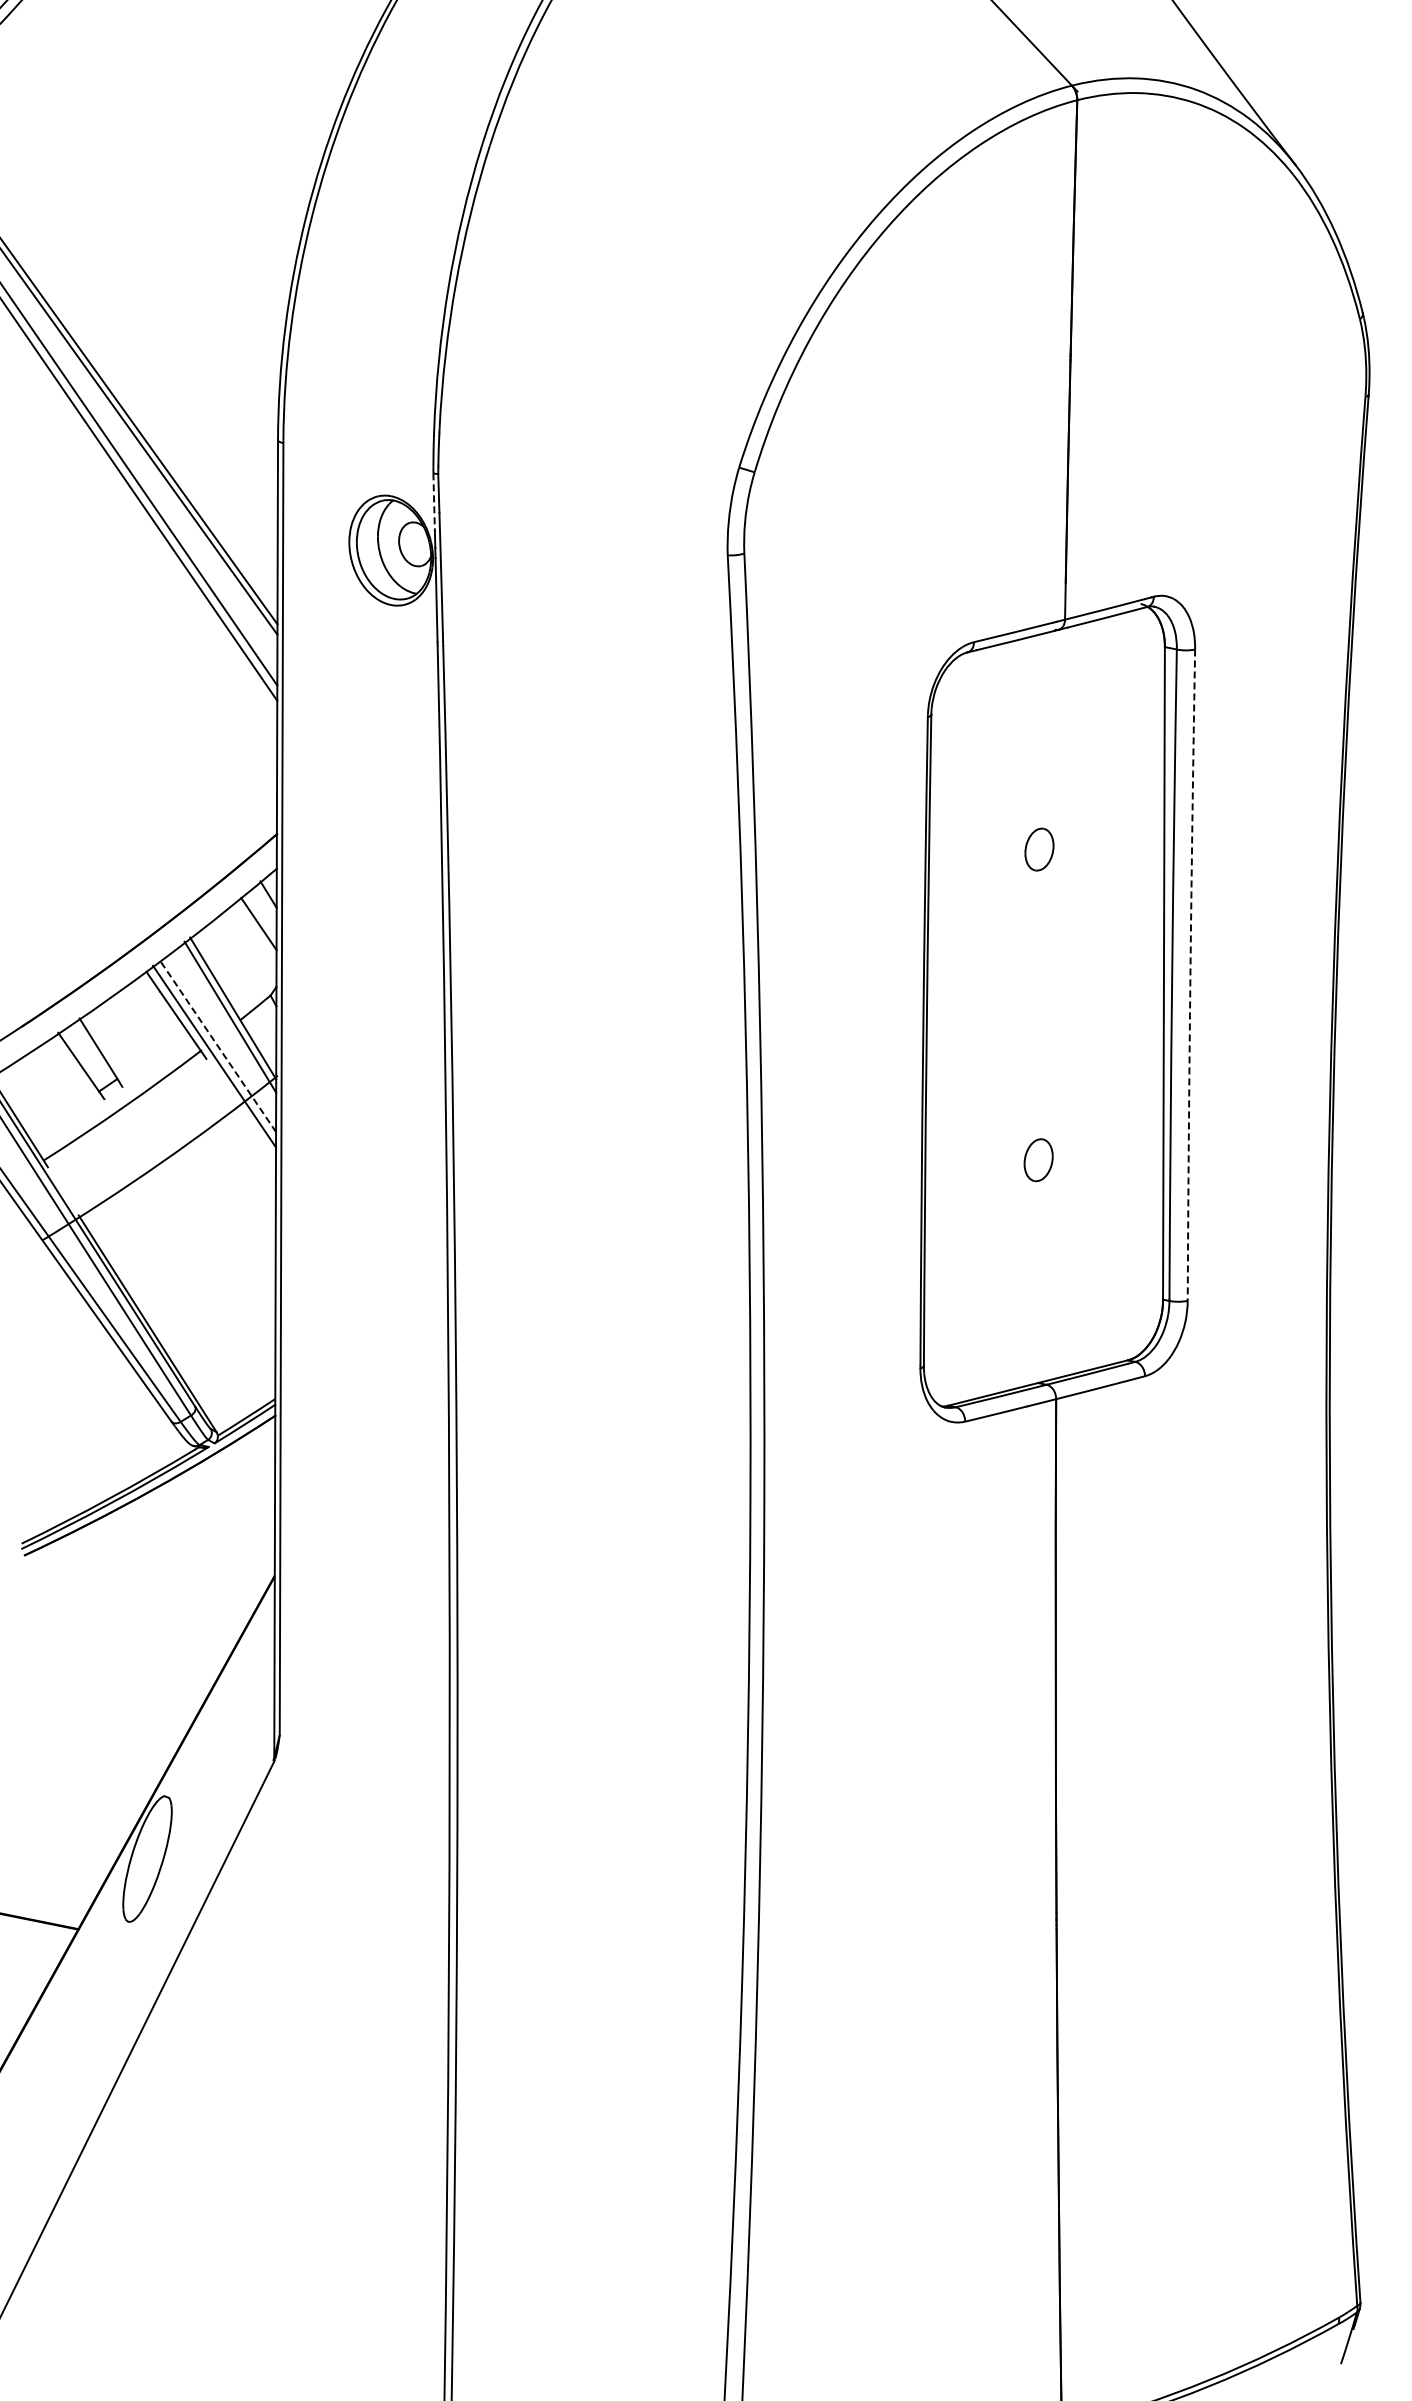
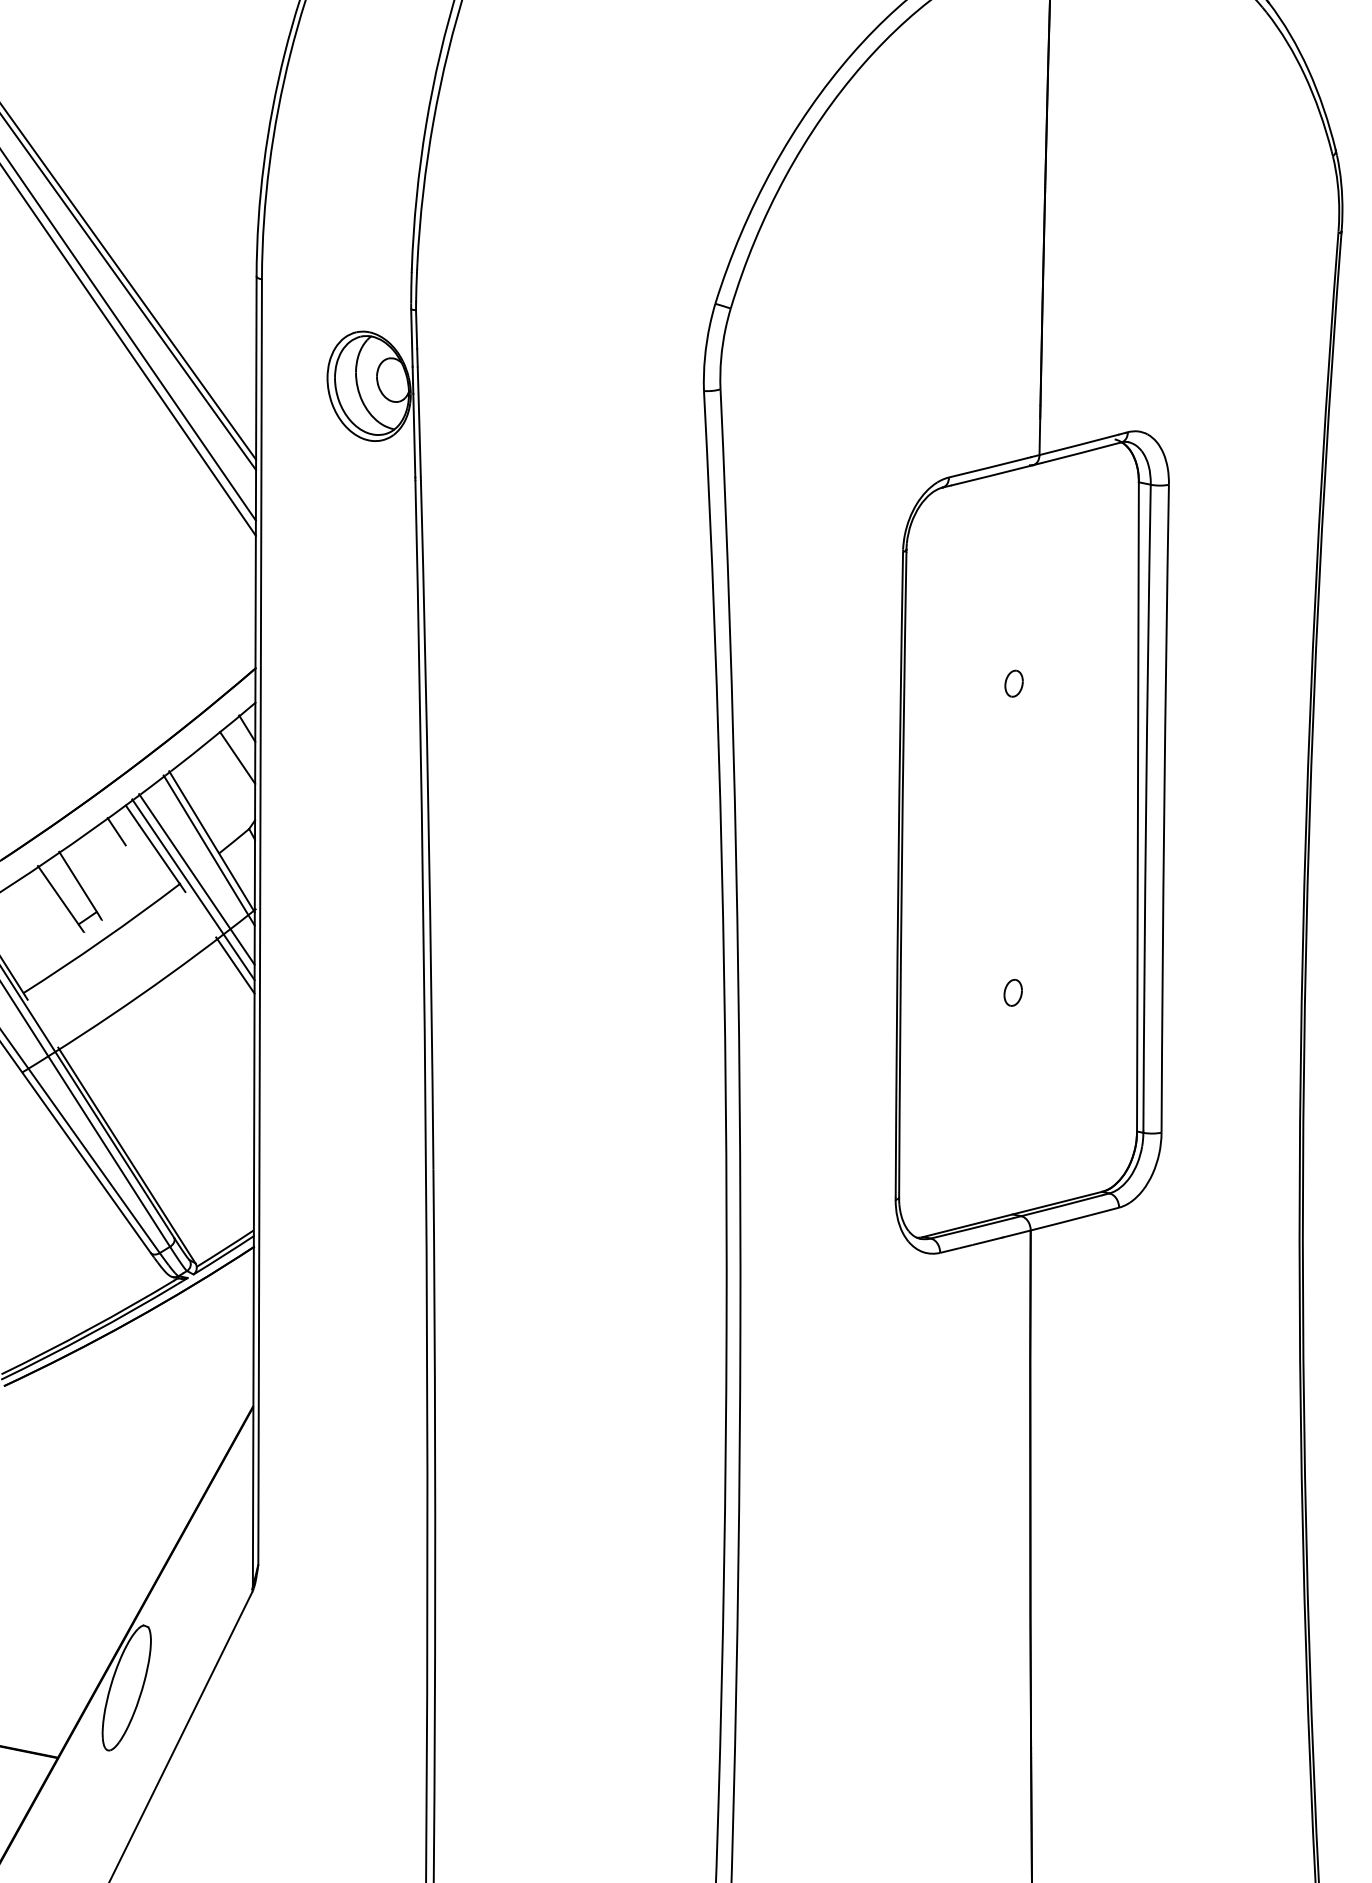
line: (434, 502) -> (412, 338), dashed -> solid
part: (1039, 849) -> (1014, 683), size x0.62
arc: (1190, 975) -> (1164, 809), dashed -> solid
line: (137, 997) -> (116, 830), added
line: (218, 1046) -> (197, 879), dashed -> solid
line: (256, 1132) -> (235, 965), added
part: (1038, 1160) -> (1013, 993), size x0.62

